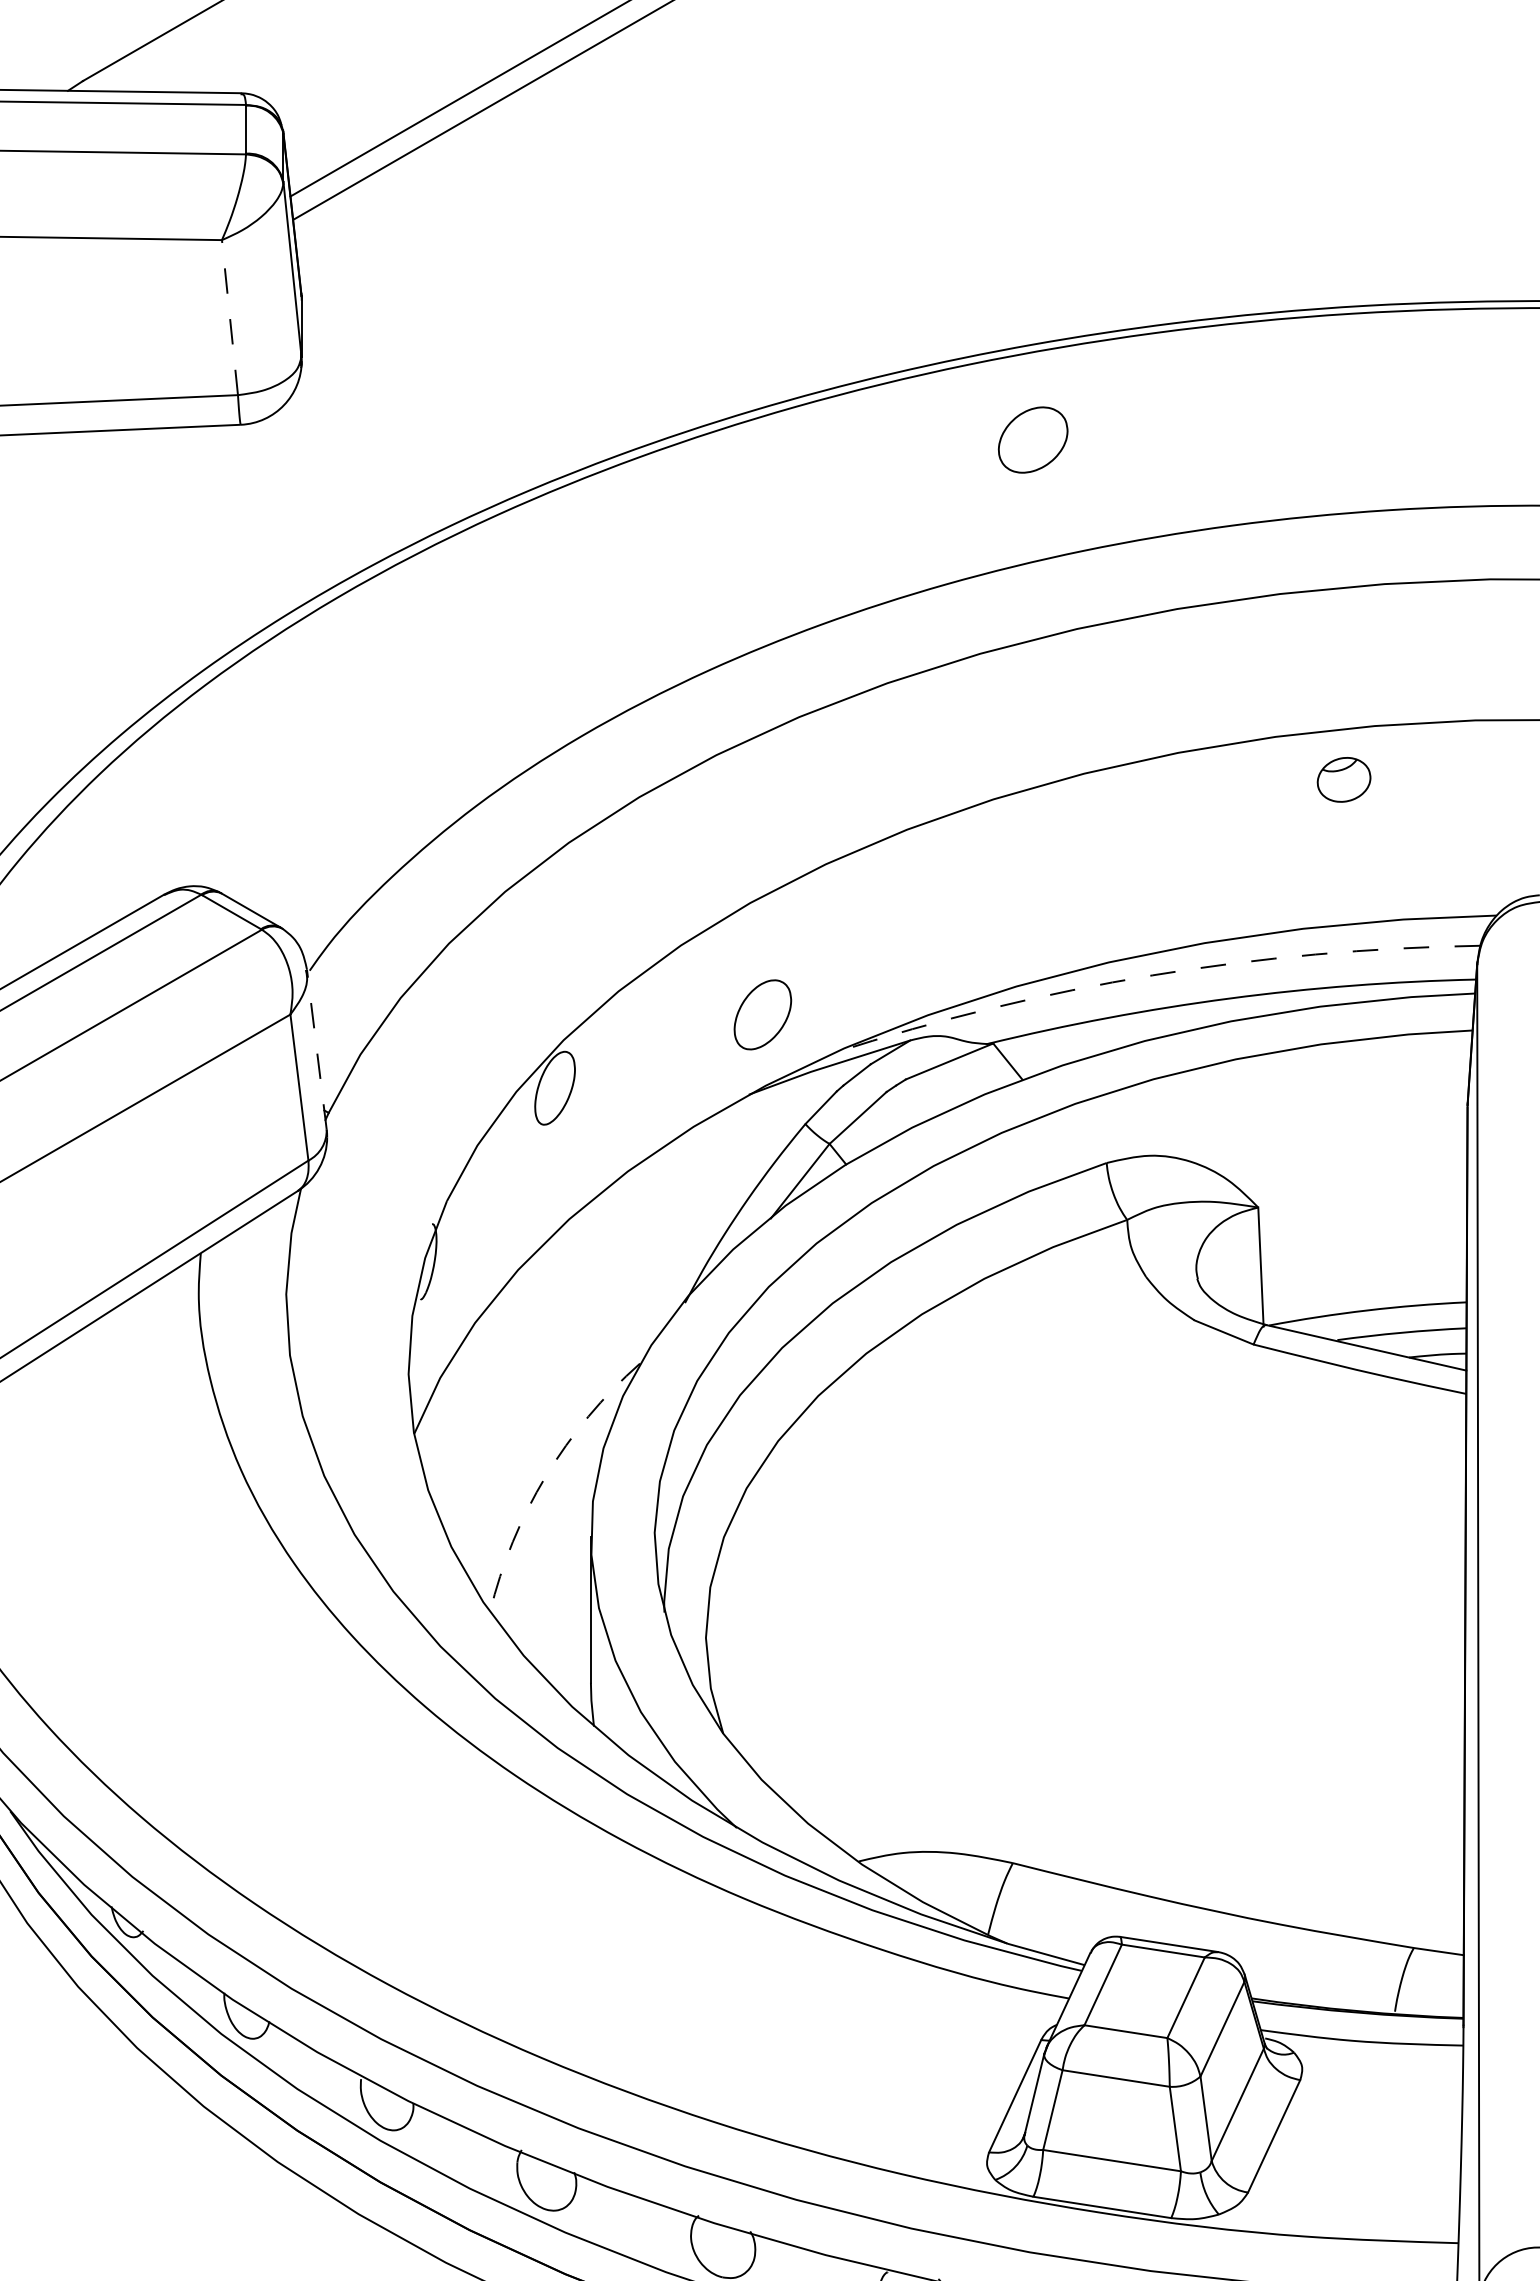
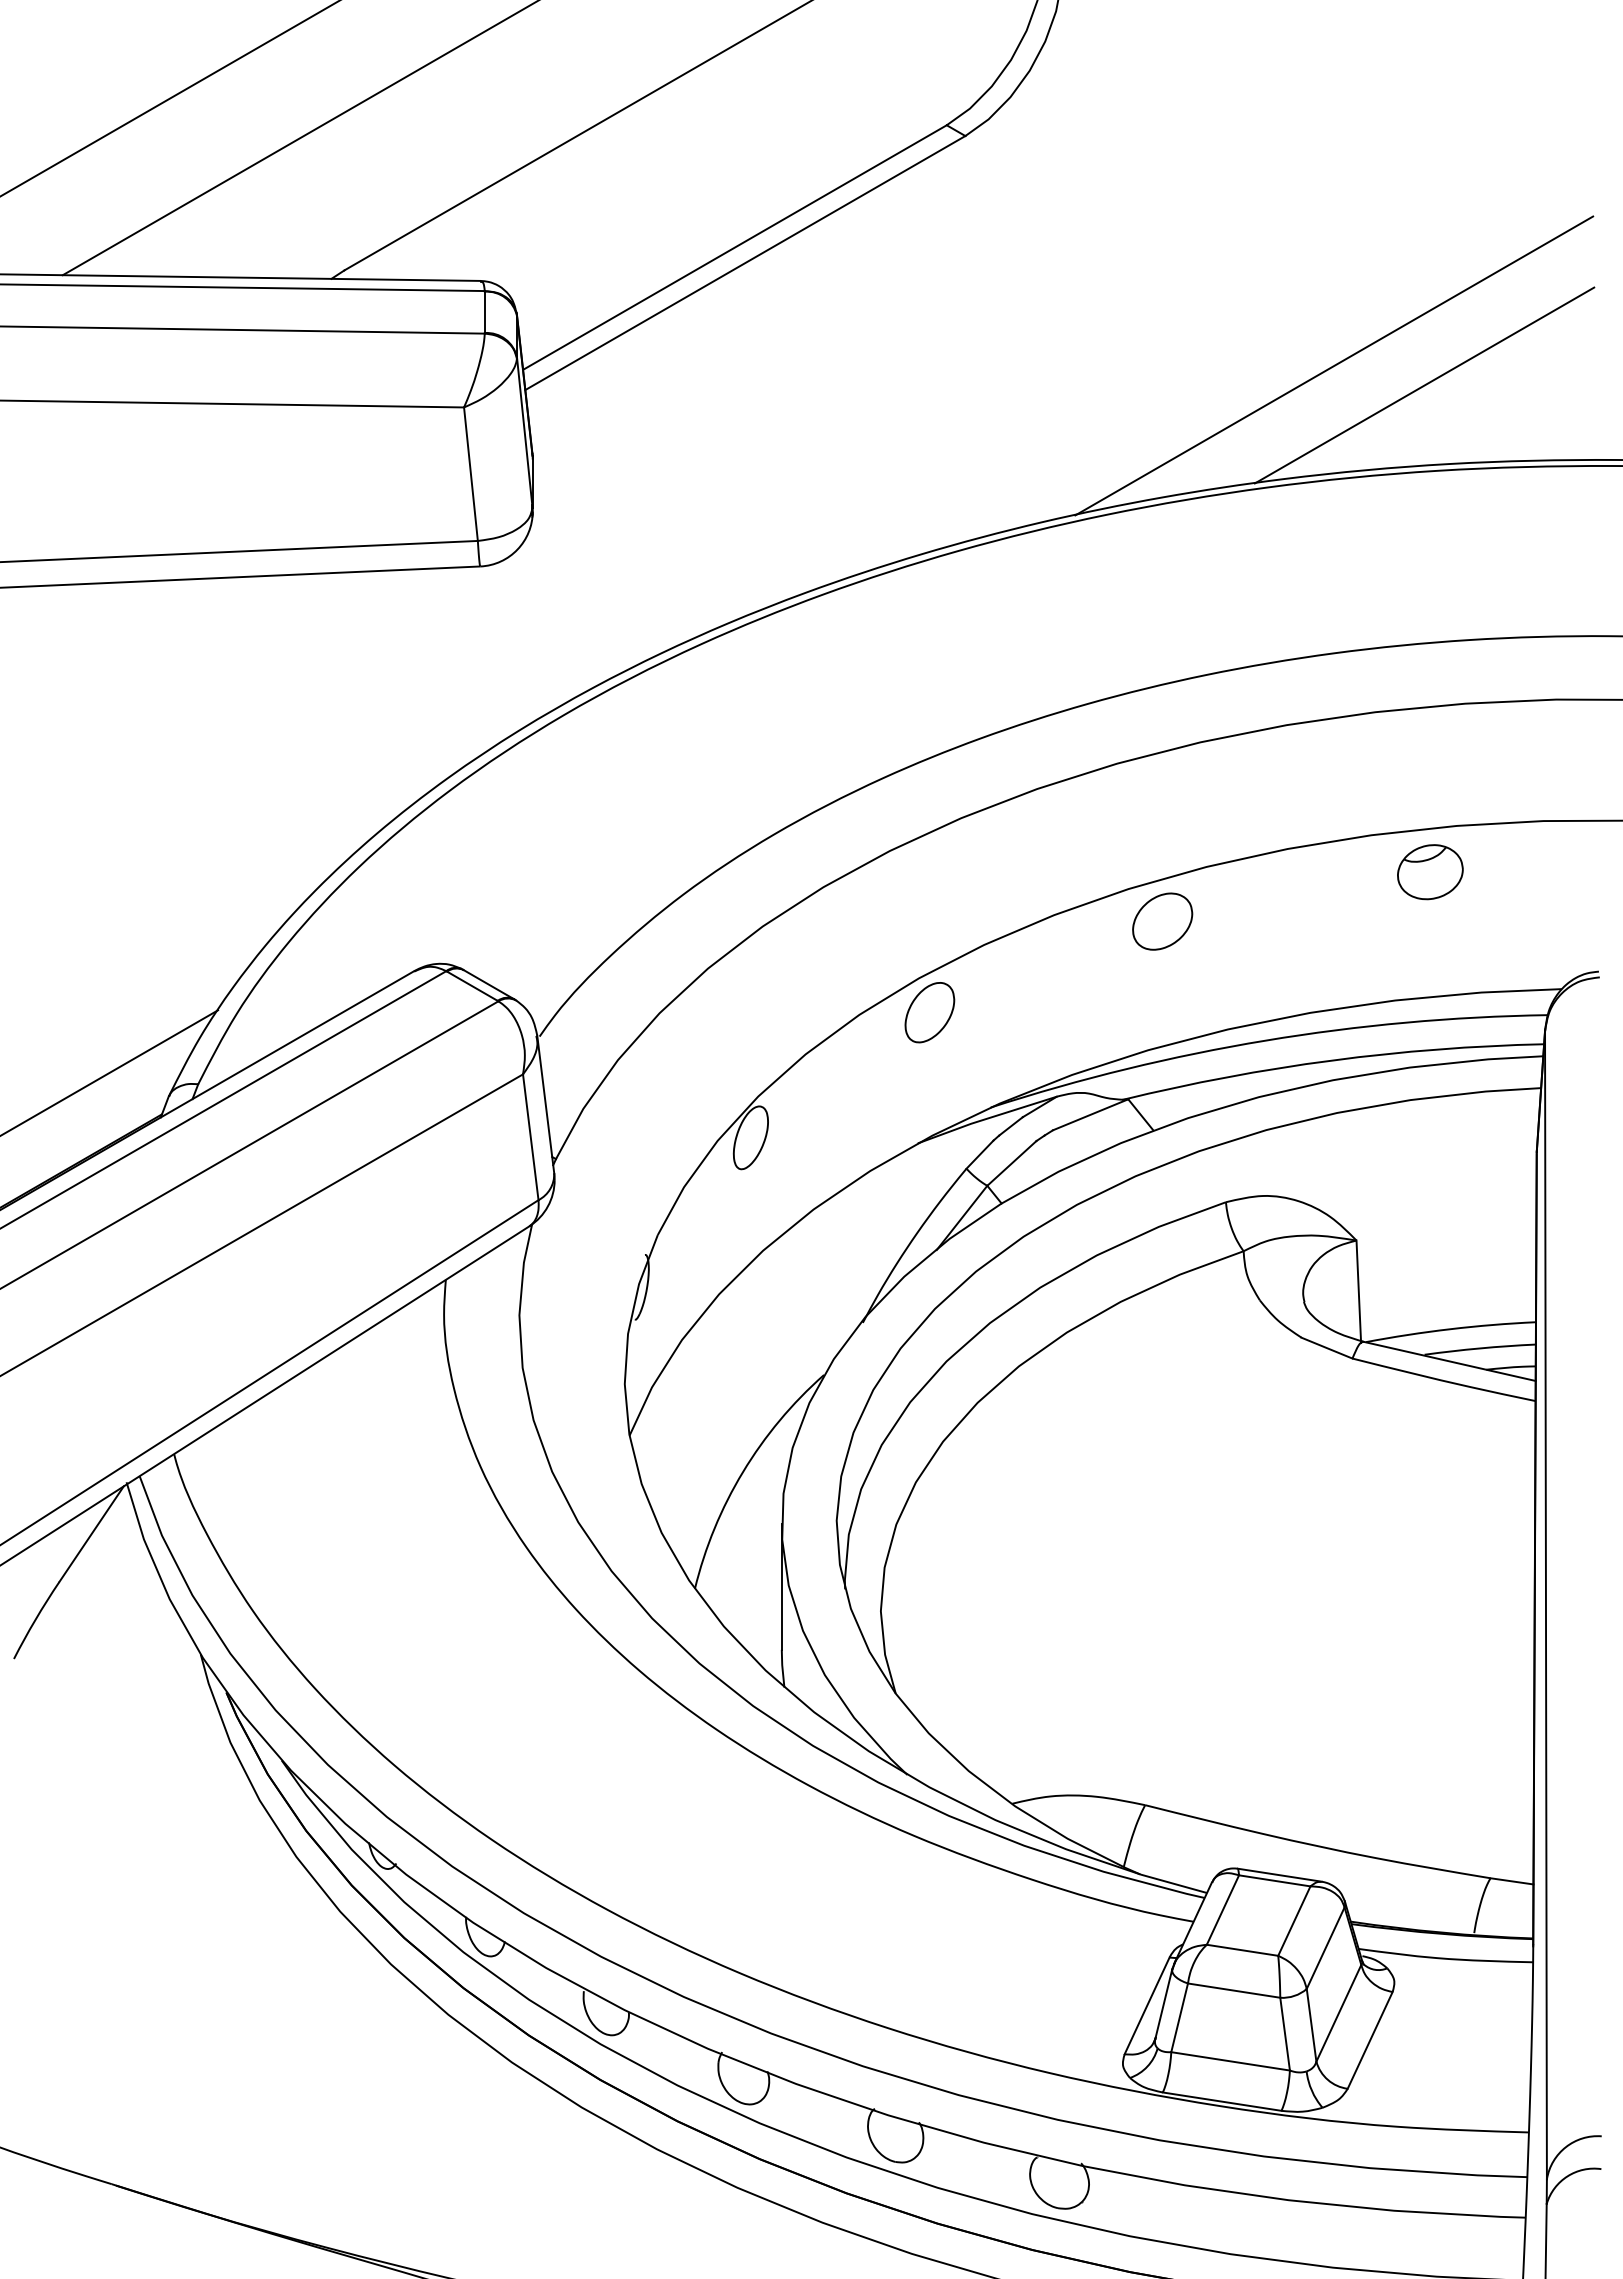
line: (1232, 191) -> (1334, 365), added
line: (1337, 214) -> (1424, 385), added
line: (229, 316) -> (470, 473), dashed -> solid
part: (1033, 439) -> (1162, 921), moved
part: (1344, 780) -> (1430, 872), size x1.43
arc: (1152, 975) -> (1265, 1040), dashed -> solid
part: (762, 1014) -> (929, 1012), moved
line: (316, 1049) -> (545, 1104), dashed -> solid
arc: (546, 1476) -> (743, 1472), dashed -> solid

